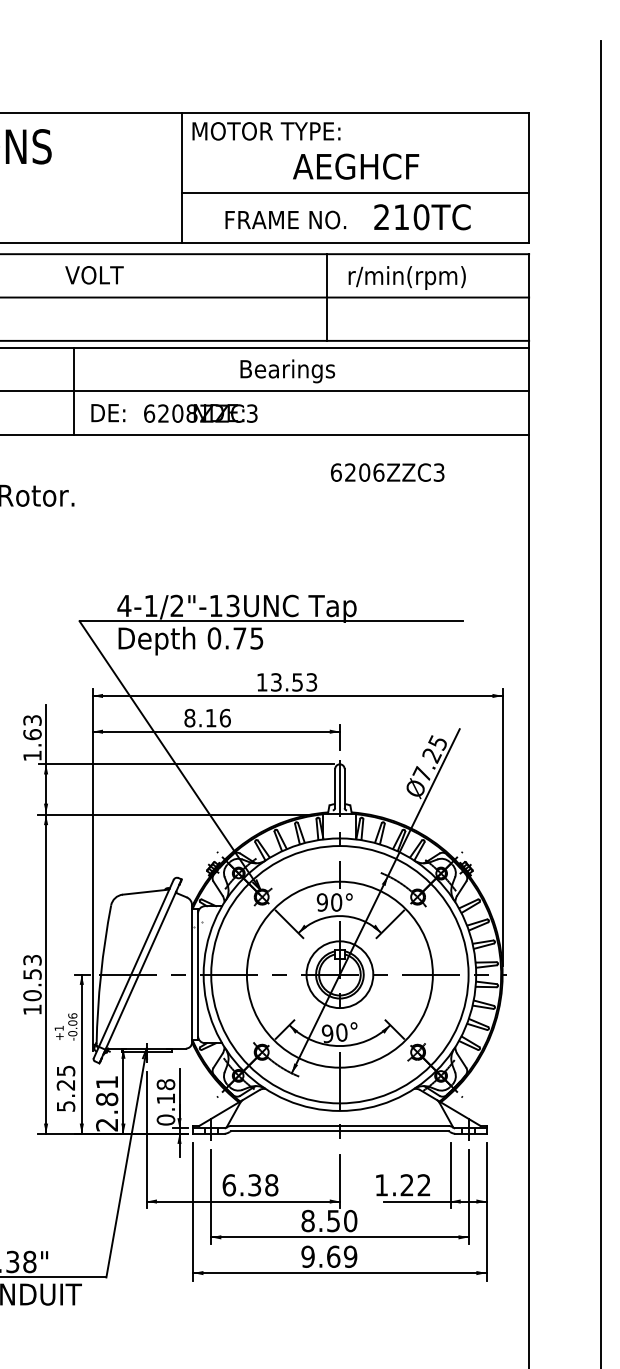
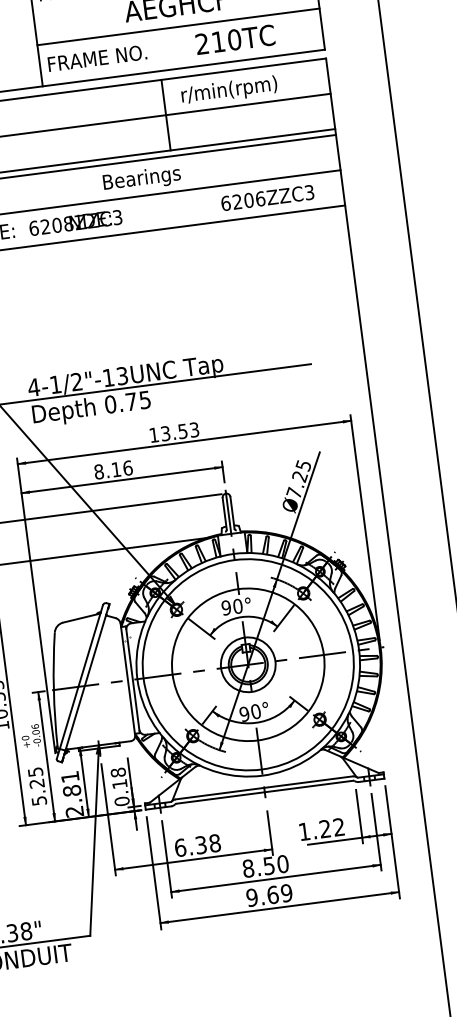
text: (285, 219) -> (97, 57), moved
text: (387, 472) -> (267, 197), moved
text: (58, 1028) -> (24, 738), +1 -> +0

